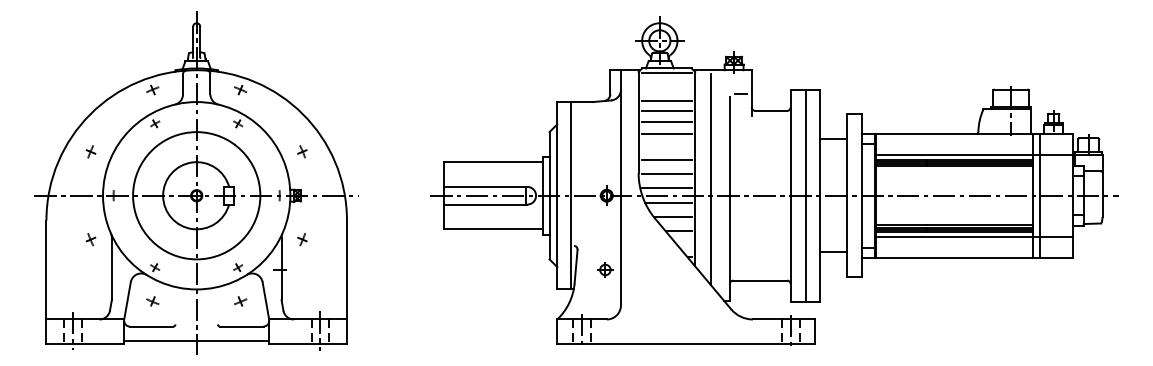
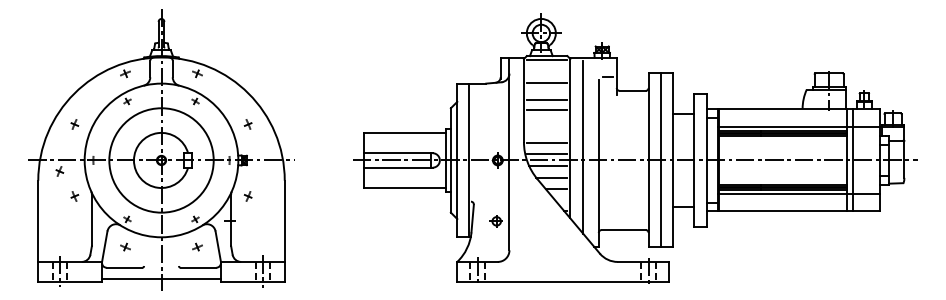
line: (666, 111) -> (546, 91), removed
line: (666, 160) -> (546, 131), removed
part: (72, 209) -> (59, 171), added

